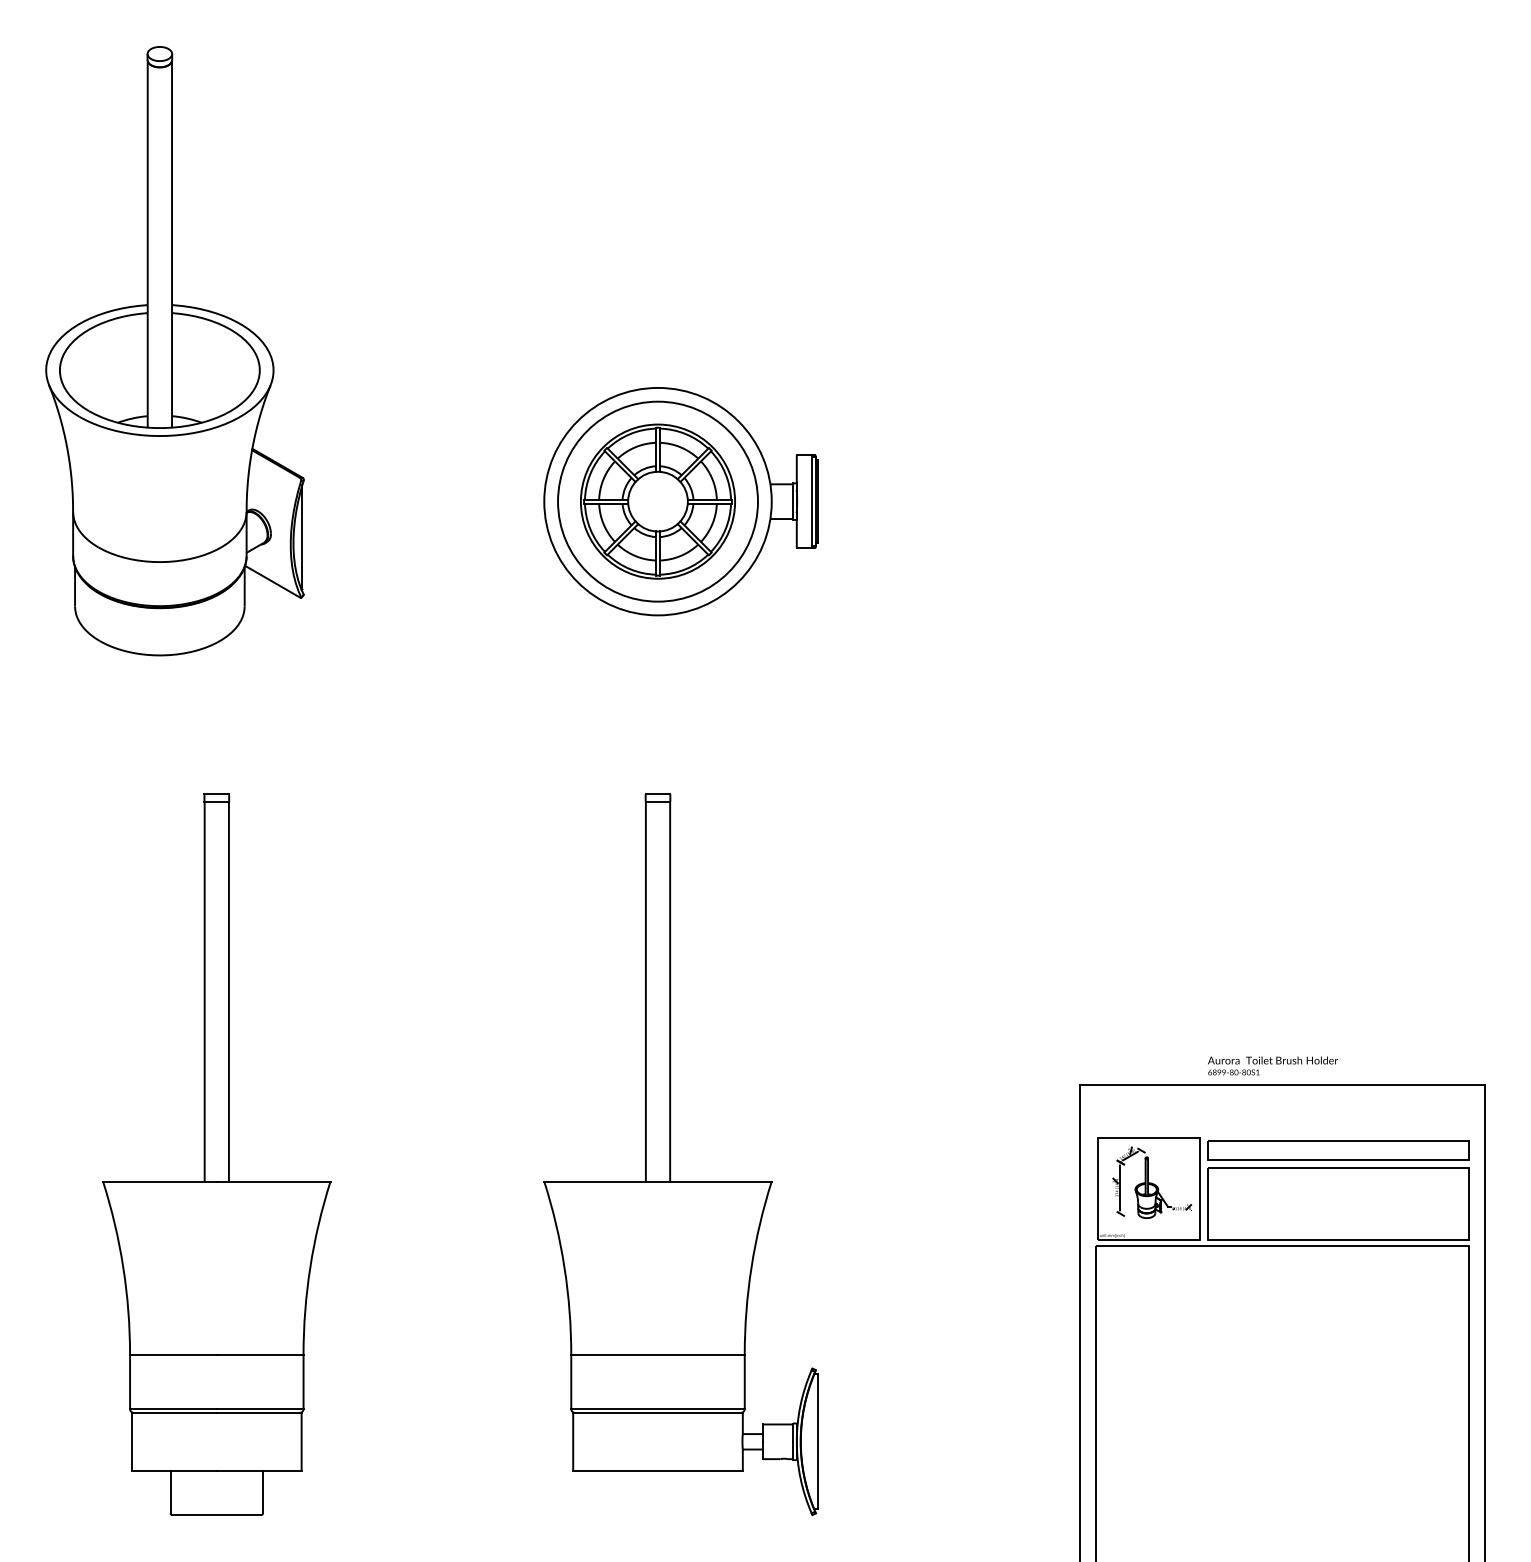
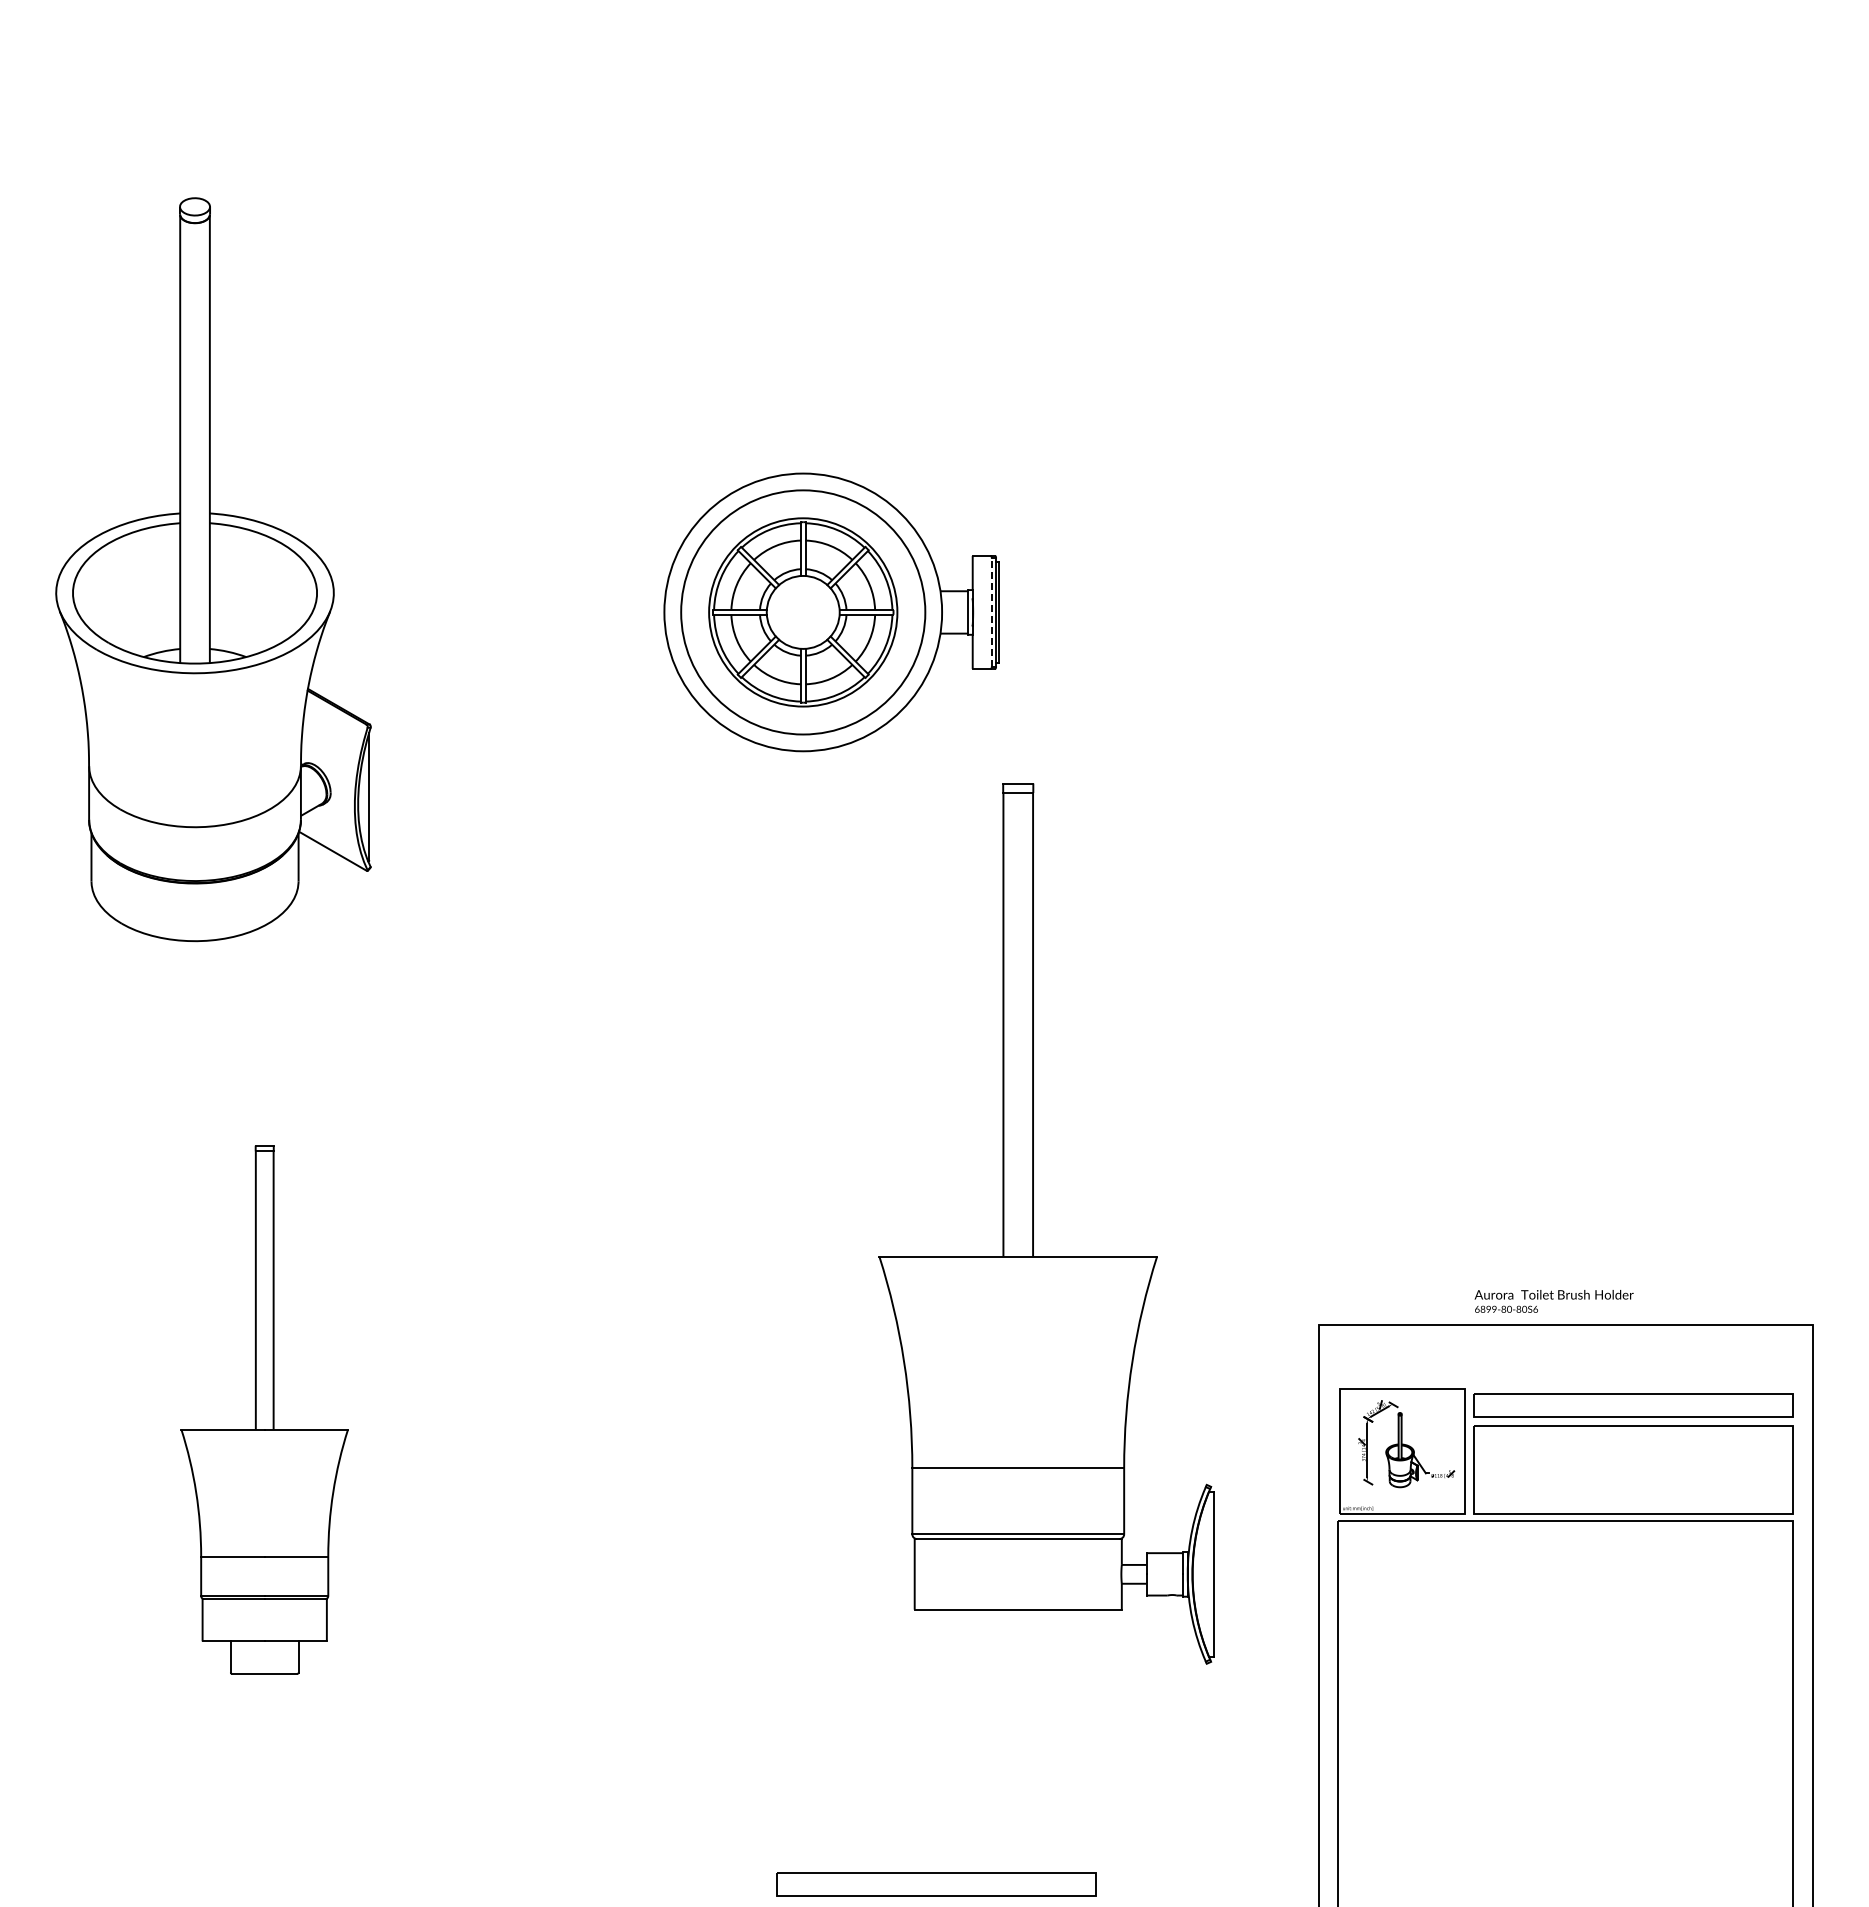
part: (175, 351) -> (213, 569), moved
line: (812, 500) -> (991, 611), solid -> dashed
text: (1257, 1072) -> (1535, 1309), 6899-80-80S1 -> 6899-80-80S6
part: (216, 1154) -> (264, 1409), size x0.6
part: (670, 1154) -> (1033, 1223), moved
part: (767, 1543) -> (936, 1884), added

